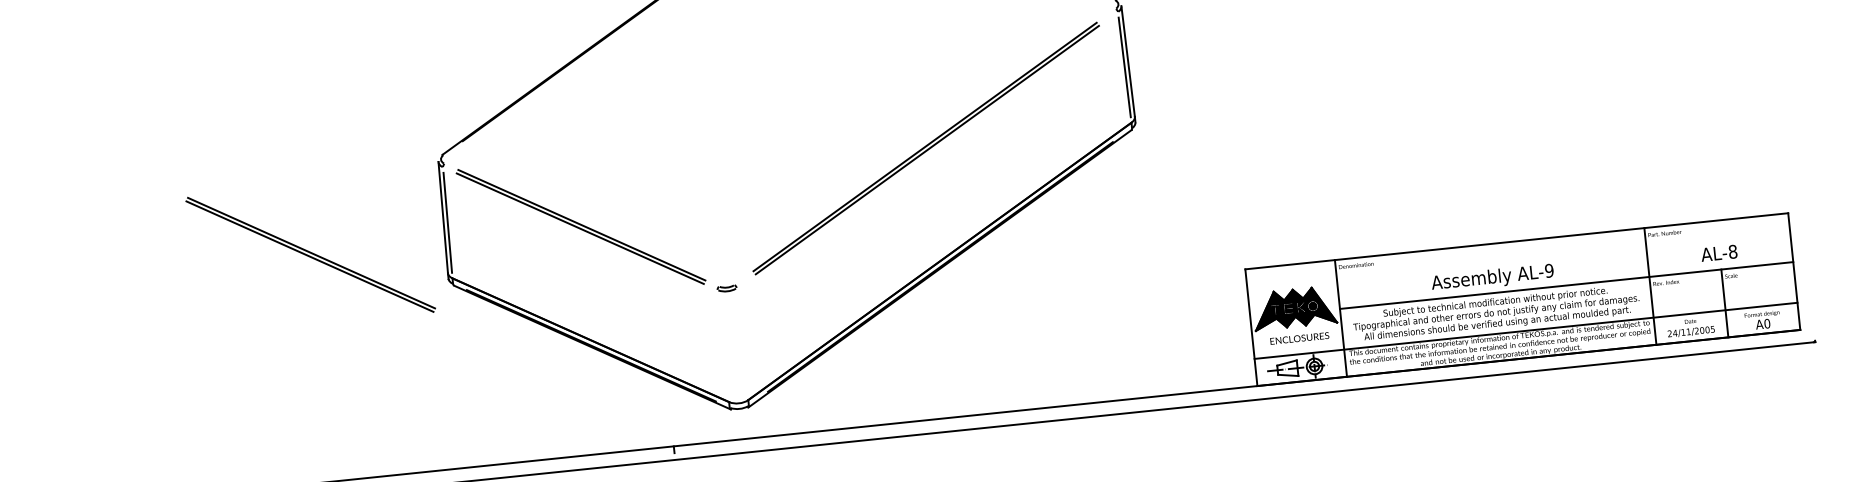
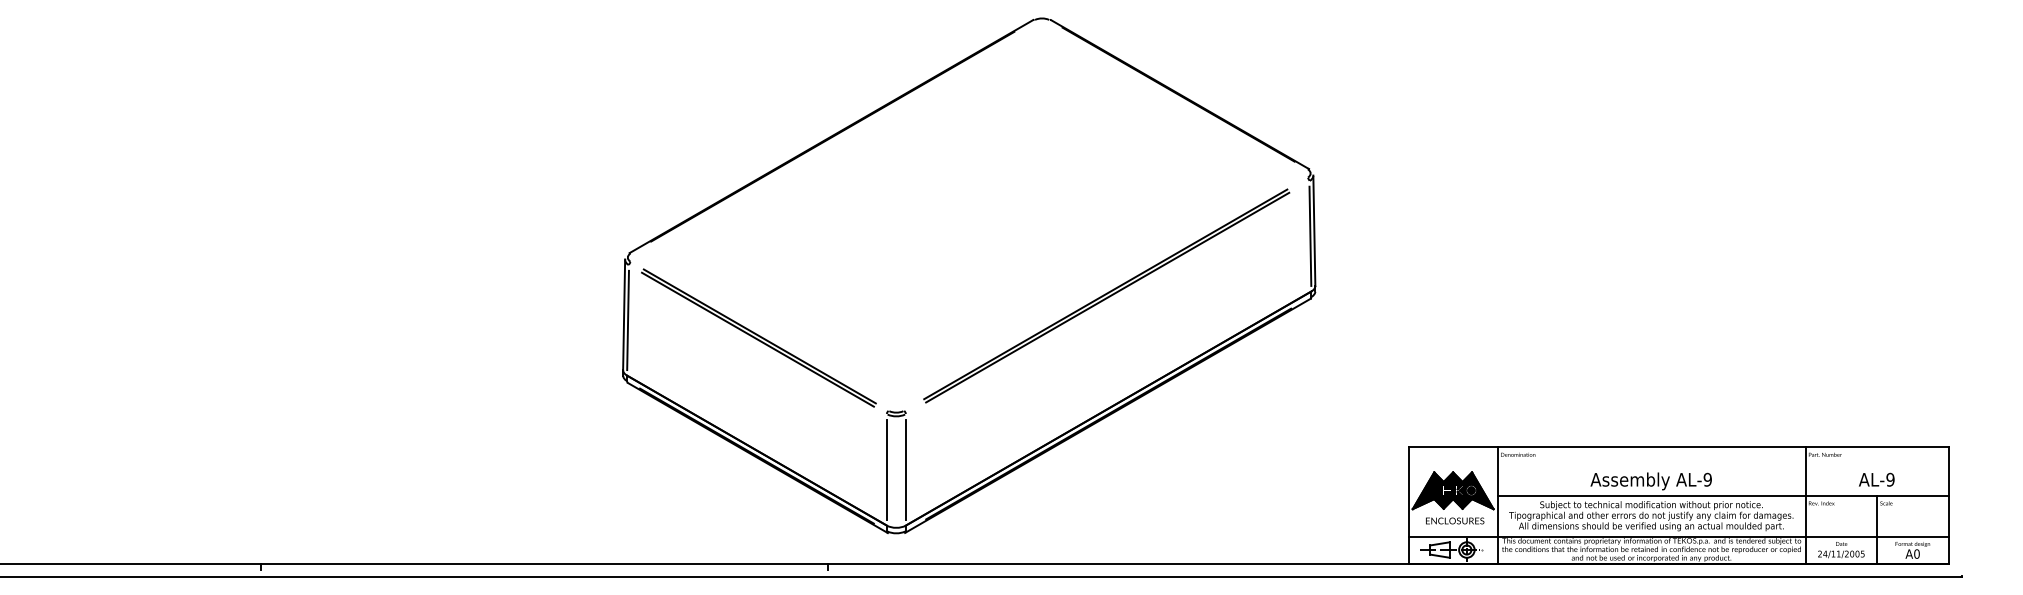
text: (1732, 251) -> (1890, 479), AL-8 -> AL-9
part: (310, 254) -> (489, 337), removed
line: (742, 343) -> (905, 469), added
line: (722, 345) -> (886, 469), added

